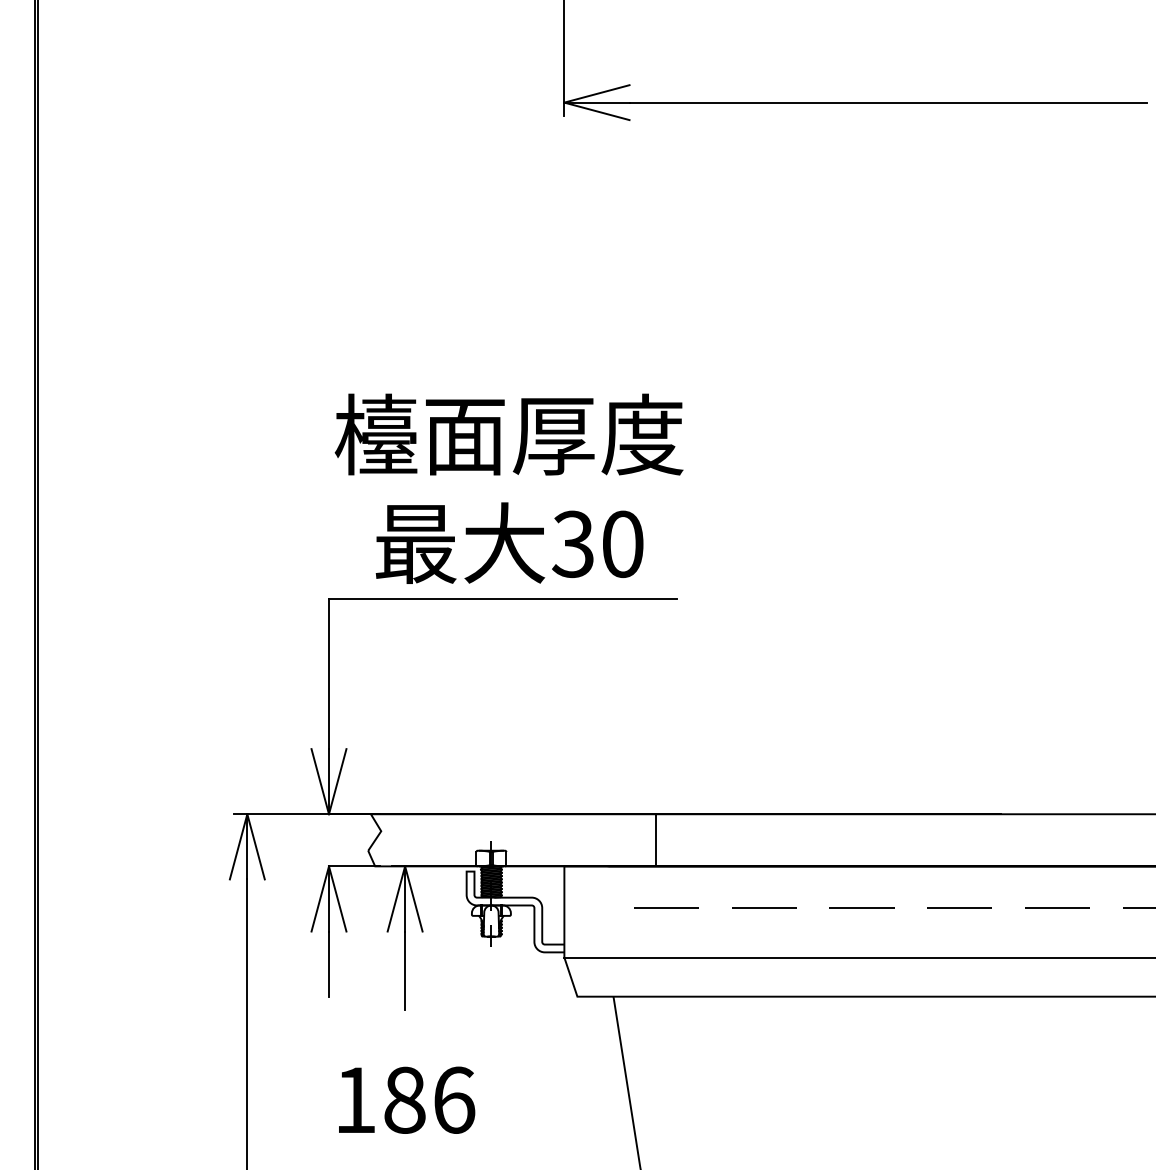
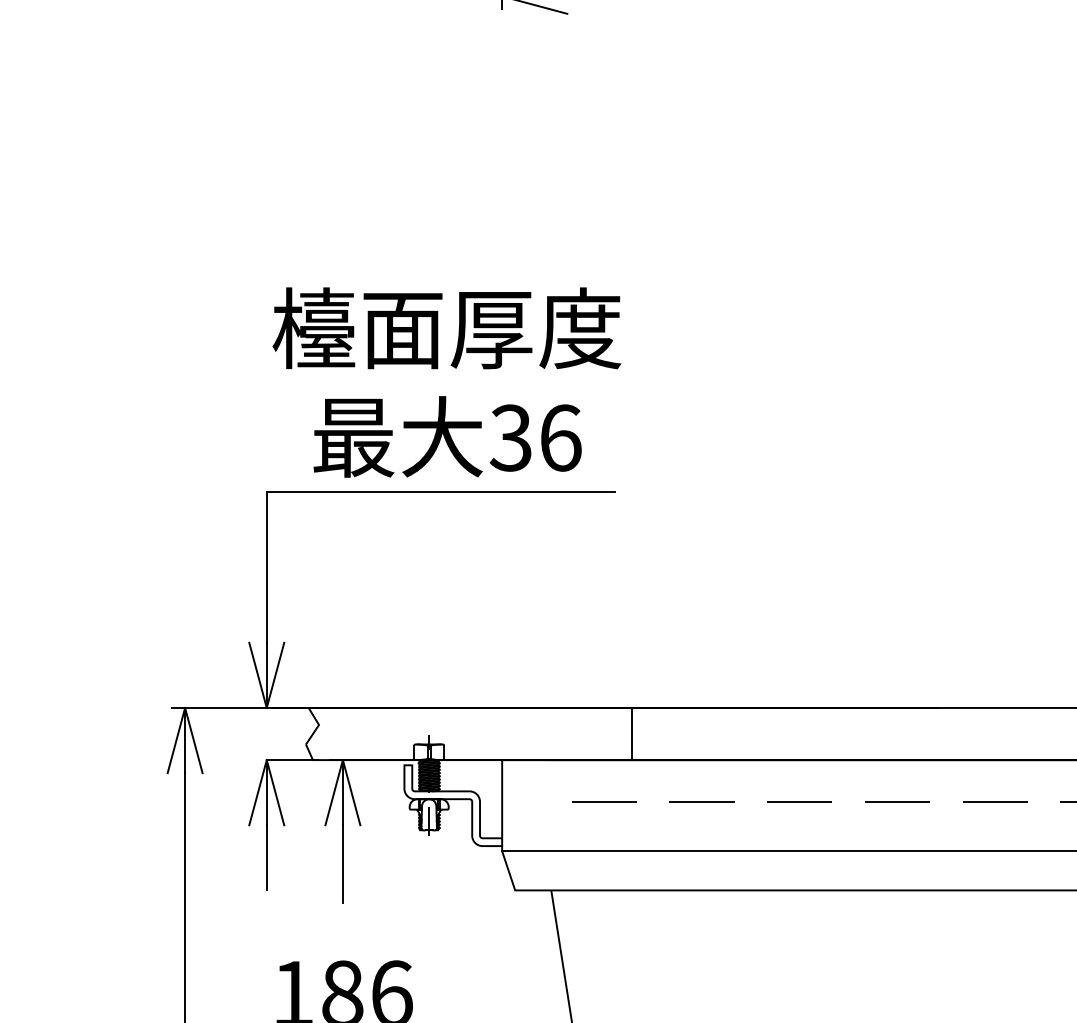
text: (623, 543) -> (561, 437), 30 -> 36
line: (655, 840) -> (632, 734), moved

